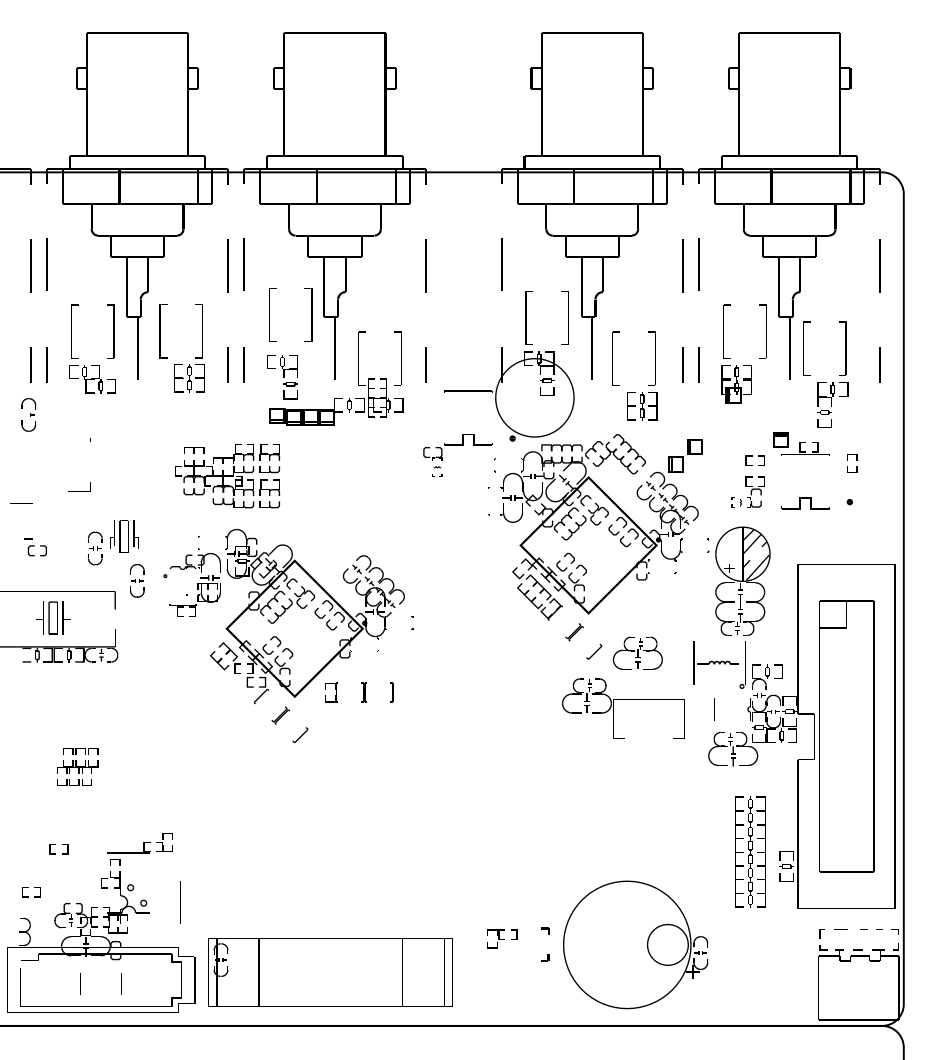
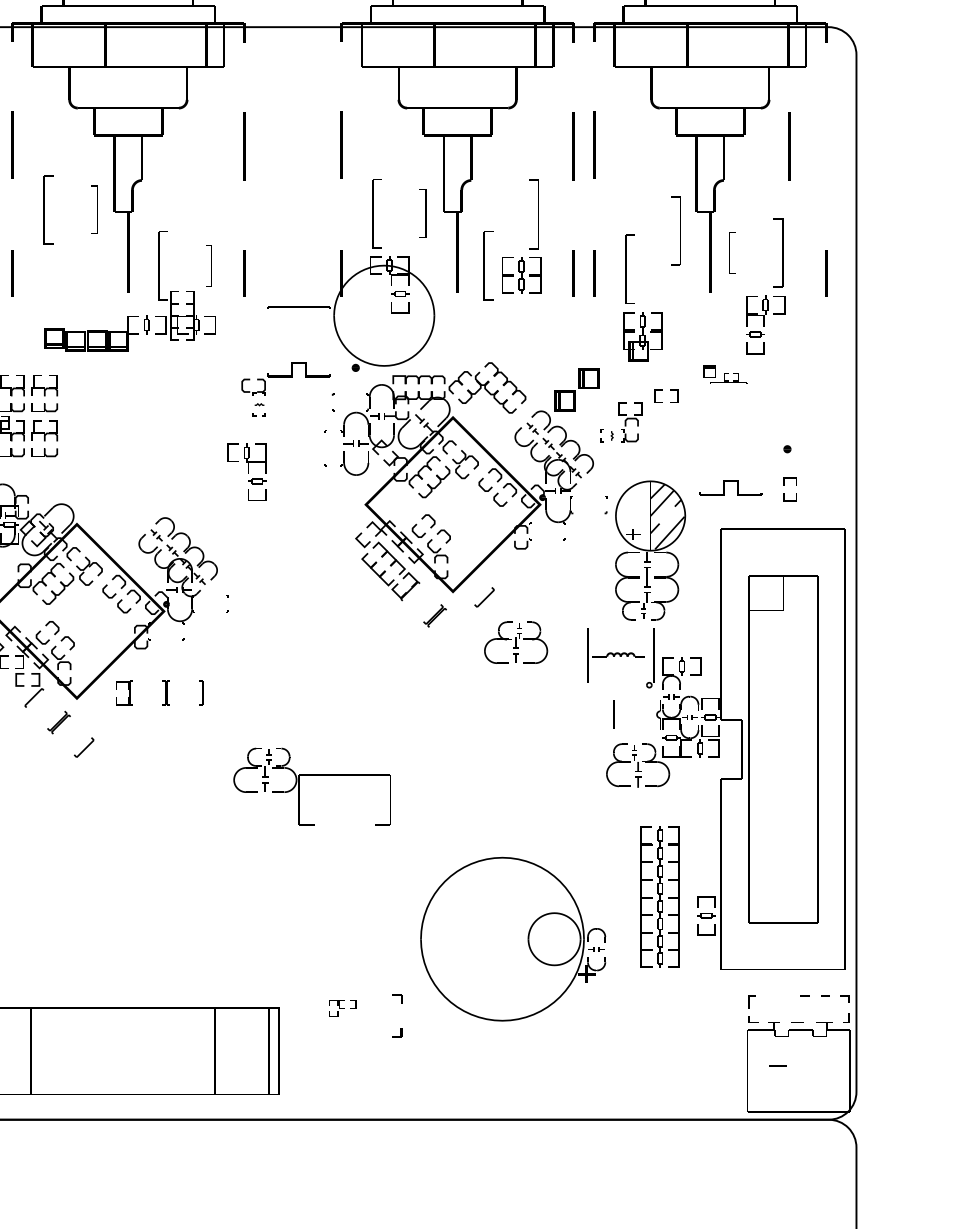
line: (879, 265) -> (788, 146), moved
part: (308, 314) -> (94, 209), size x0.7
part: (564, 317) -> (422, 212), size x0.7
part: (806, 348) -> (731, 252), size x0.6
part: (397, 358) -> (208, 265), size x0.6
part: (730, 358) -> (634, 303), moved
part: (282, 377) -> (246, 472), moved
part: (648, 385) -> (529, 248), moved
part: (801, 443) -> (725, 374), size x0.6
part: (852, 463) -> (790, 489), moved
part: (747, 491) -> (620, 421), moved
part: (805, 503) -> (730, 488), moved
part: (594, 651) -> (484, 596), moved
part: (623, 699) -> (312, 774), moved
line: (840, 929) -> (777, 1066), moved
part: (502, 938) -> (342, 1007), size x0.7
part: (635, 944) -> (513, 938), moved

